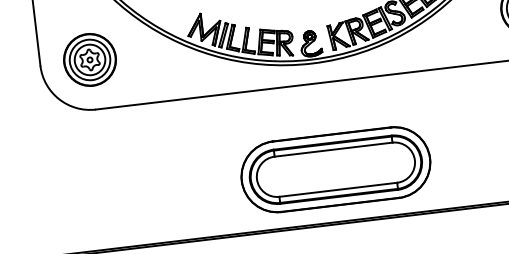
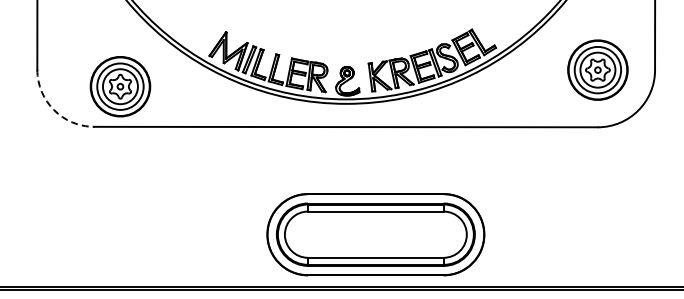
part: (90, 59) -> (120, 86), moved
arc: (59, 99) -> (54, 110), solid -> dashed
part: (335, 169) -> (375, 234), moved

